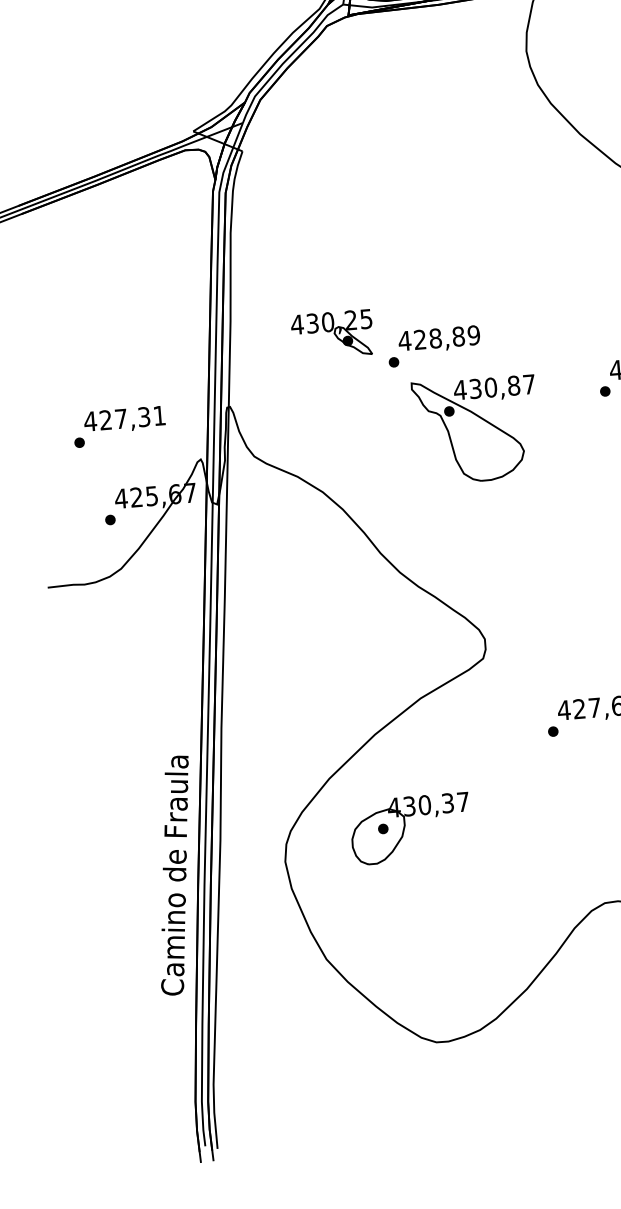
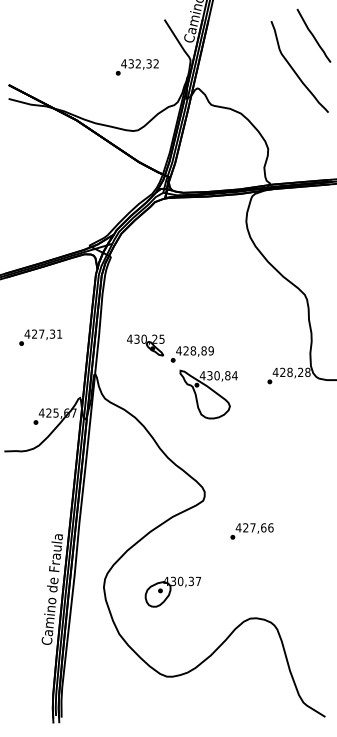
text: (528, 384) -> (234, 375), 430,87 -> 430,84
text: (119, 426) -> (40, 337), moved
part: (409, 828) -> (172, 591), moved

